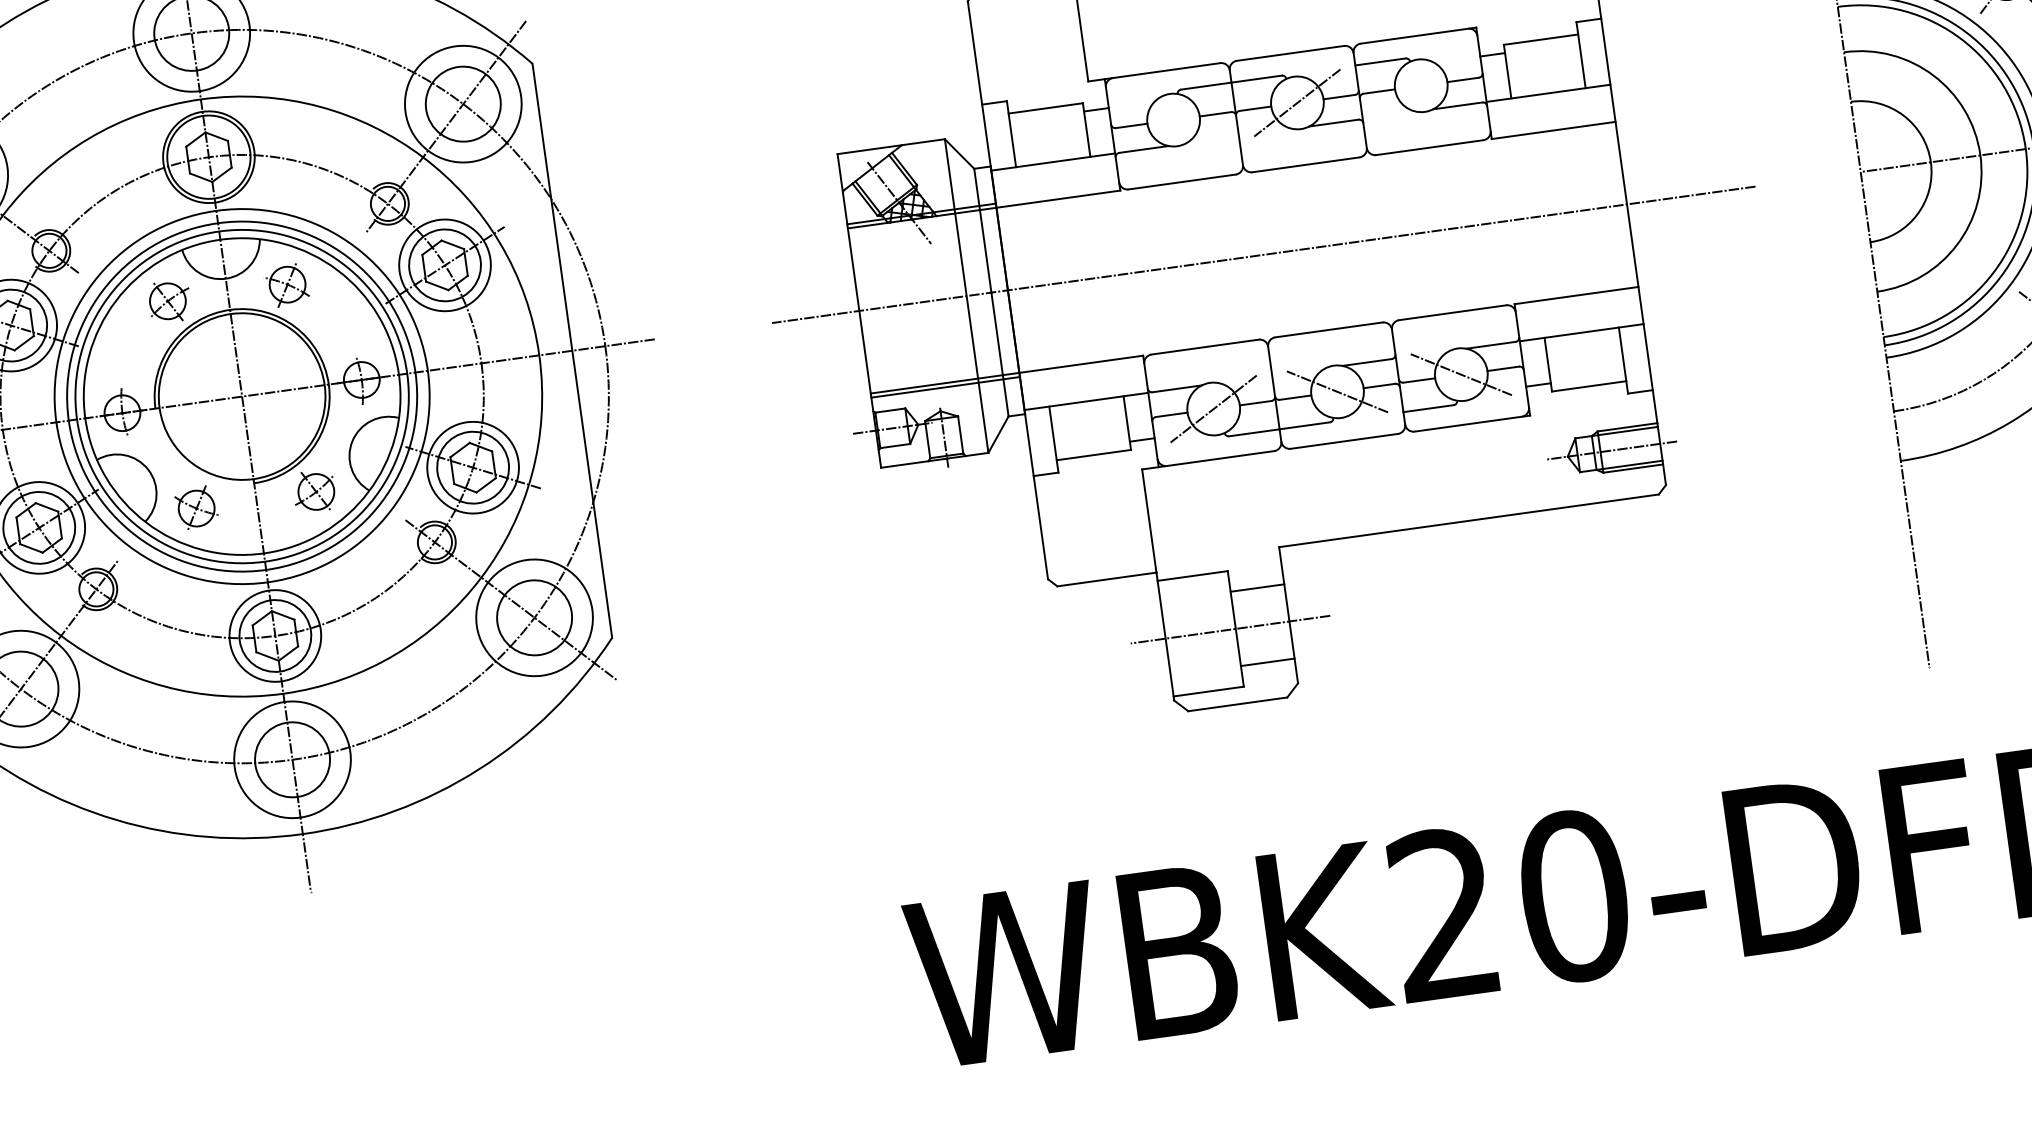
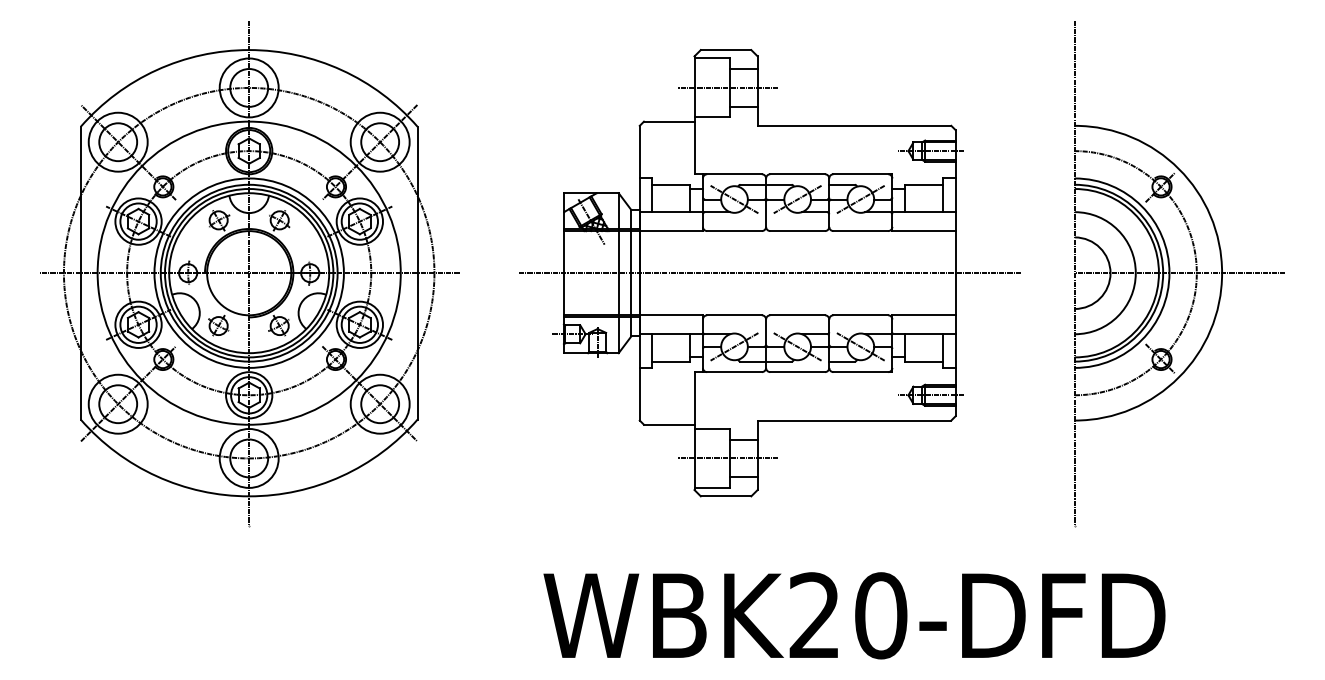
line: (1420, 85) -> (860, 199), added
line: (1173, 120) -> (734, 199), added

